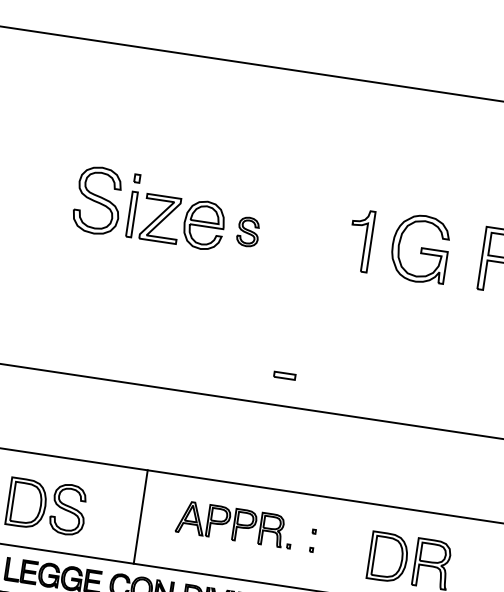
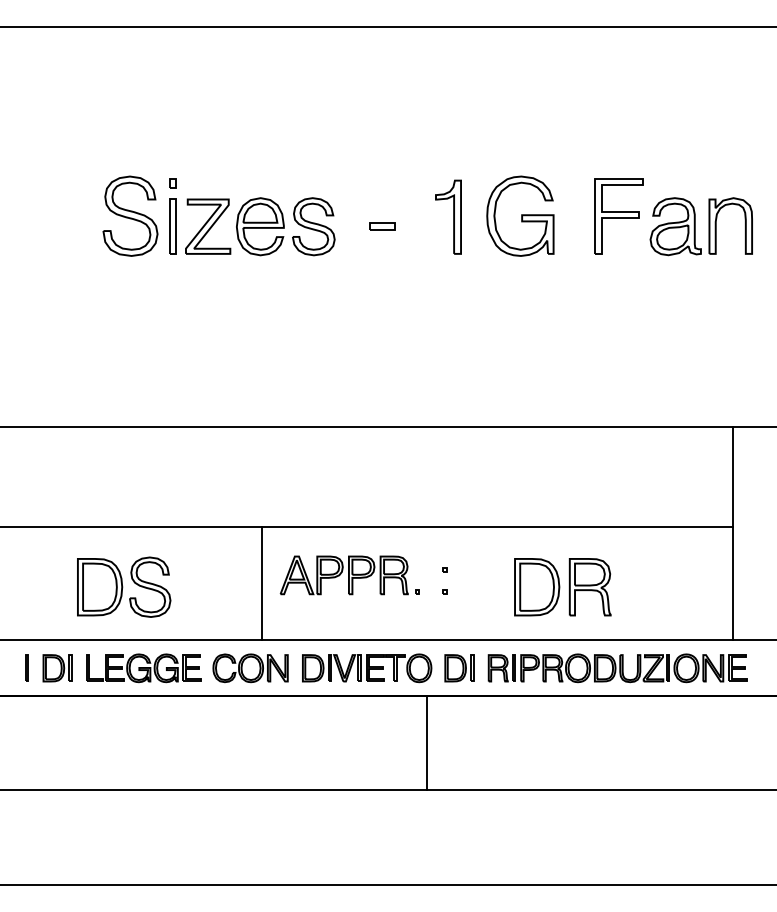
part: (248, 231) -> (313, 226), size x1.67
part: (284, 375) -> (382, 226), moved
line: (140, 516) -> (261, 582), moved

